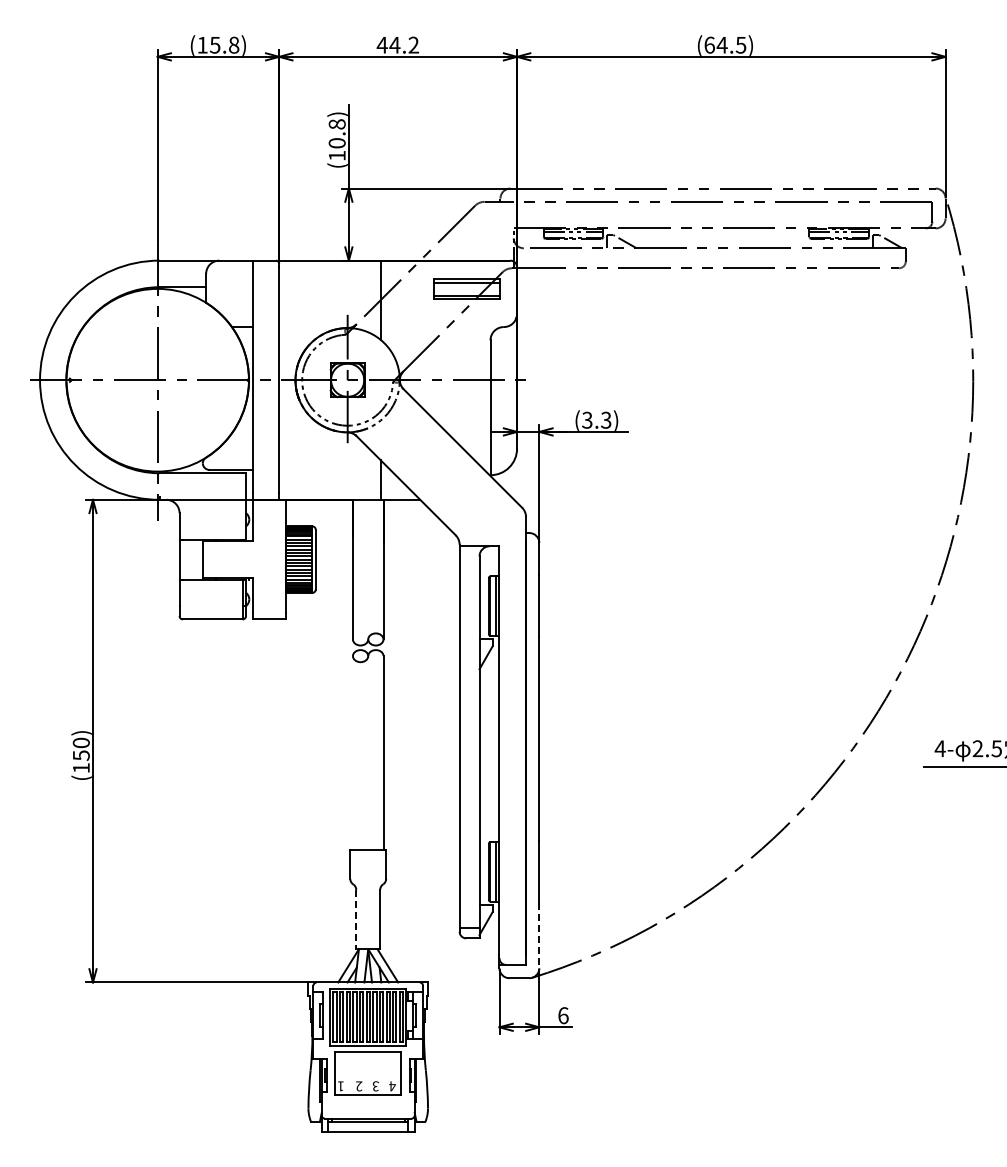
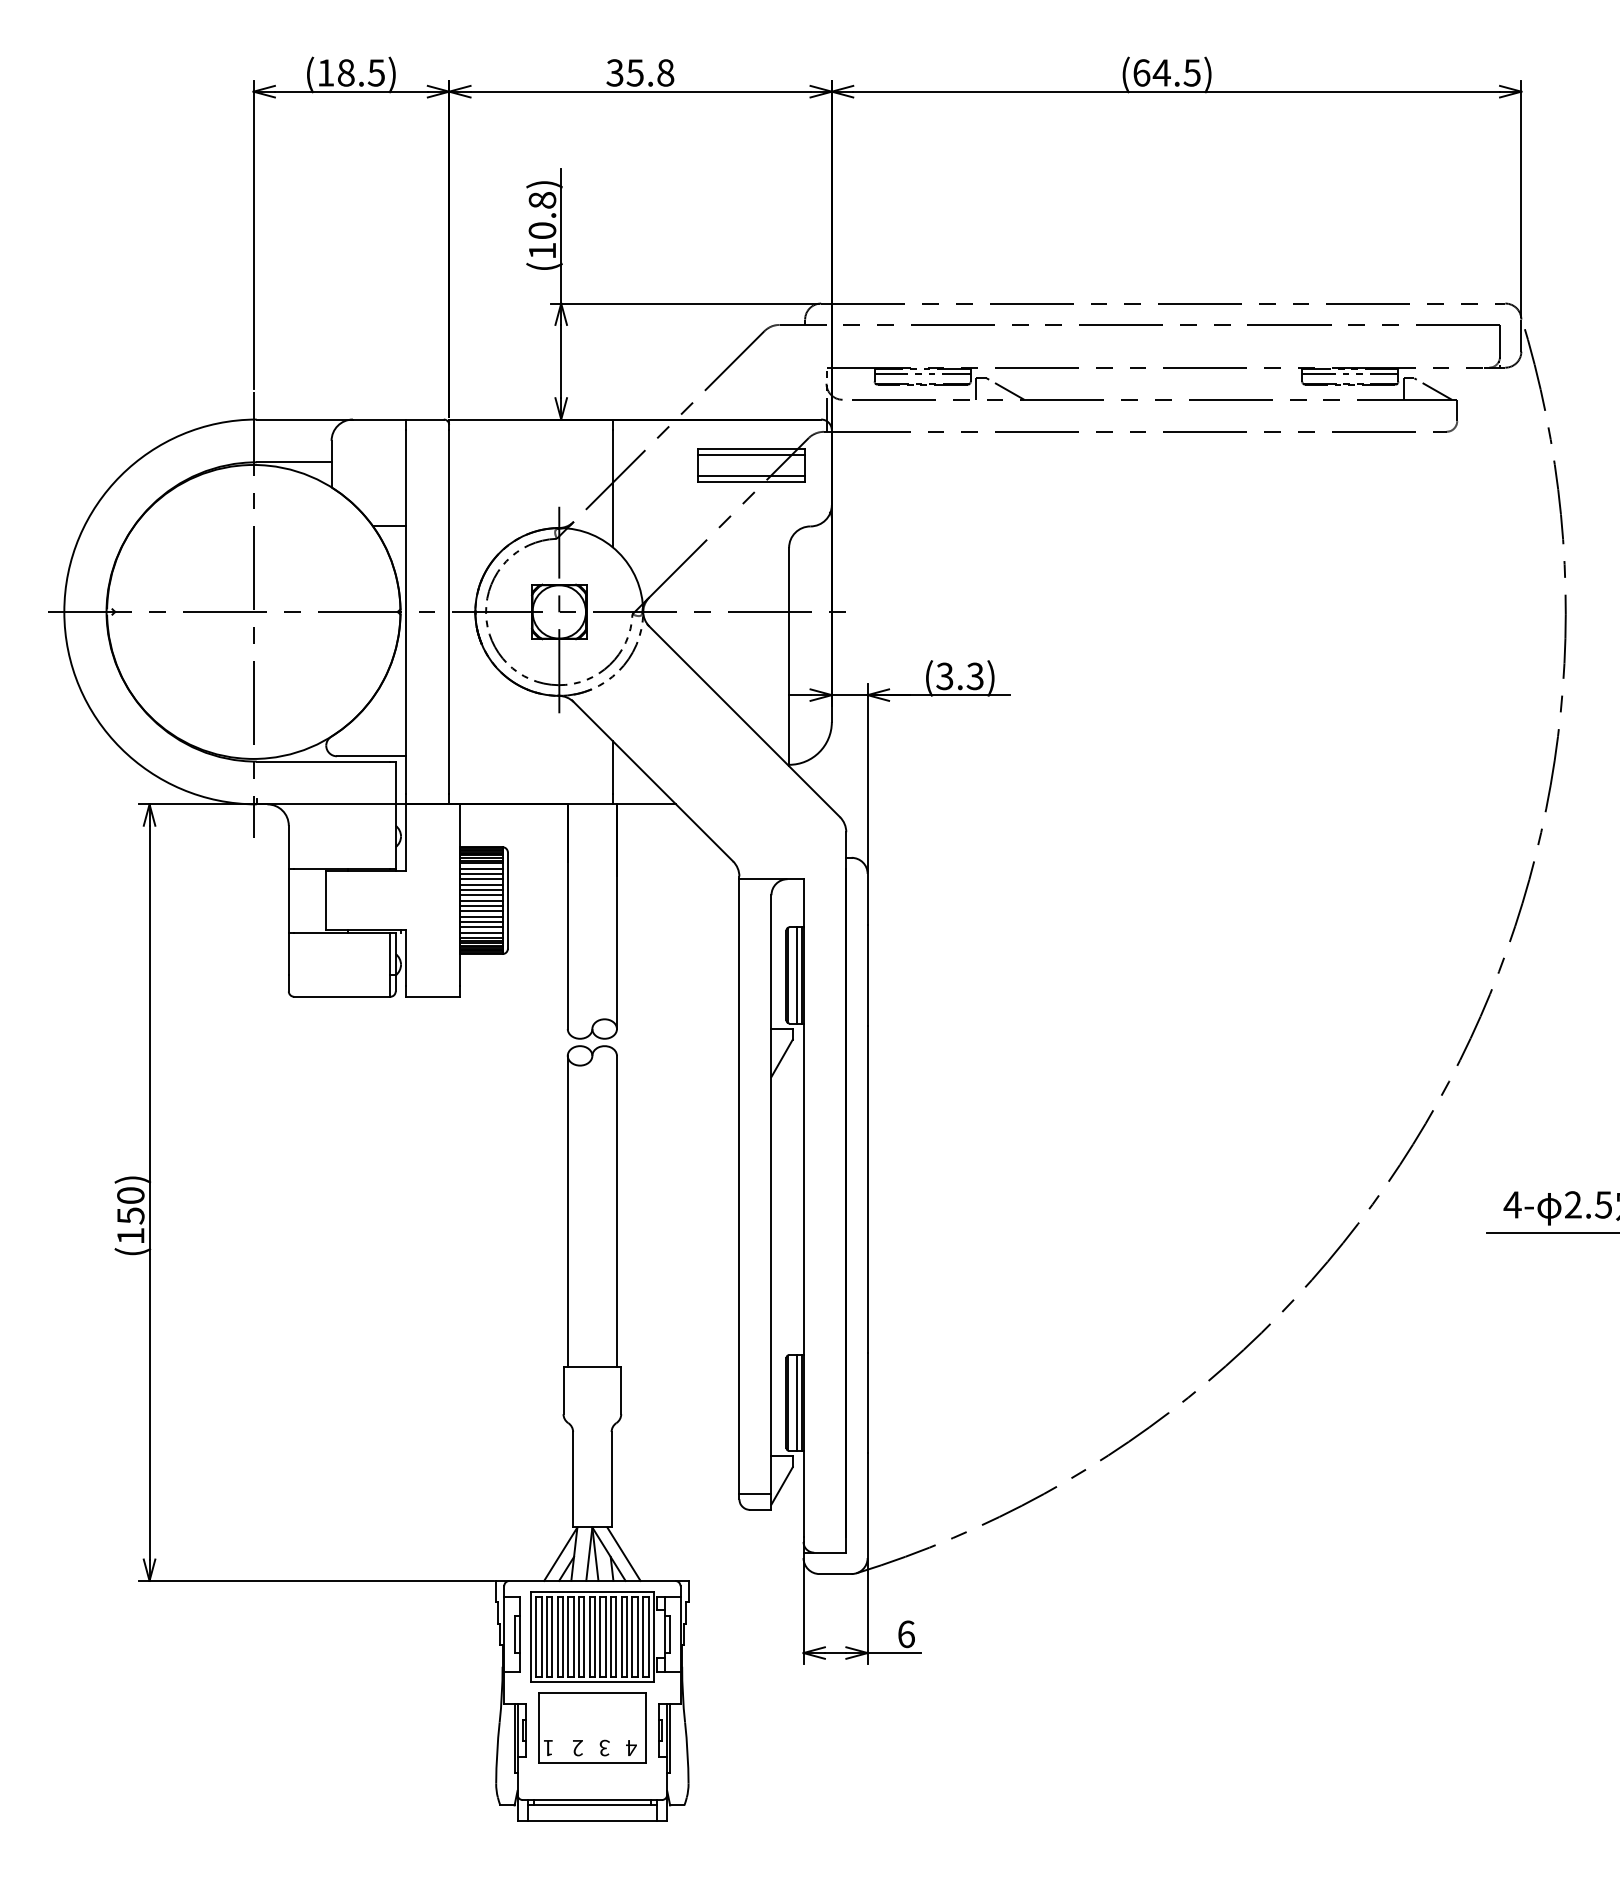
text: (224, 44) -> (361, 71), (15.8) -> (18.5)
text: (397, 44) -> (639, 71), 44.2 -> 35.8
line: (352, 752) -> (567, 1210), added
line: (356, 919) -> (573, 1479), dashed -> solid
line: (539, 935) -> (867, 1505), dashed -> solid

